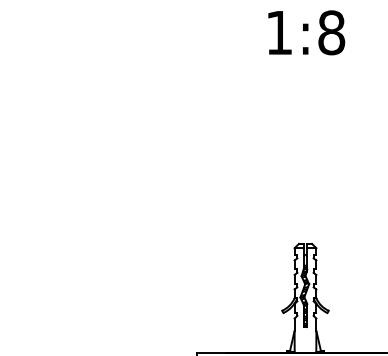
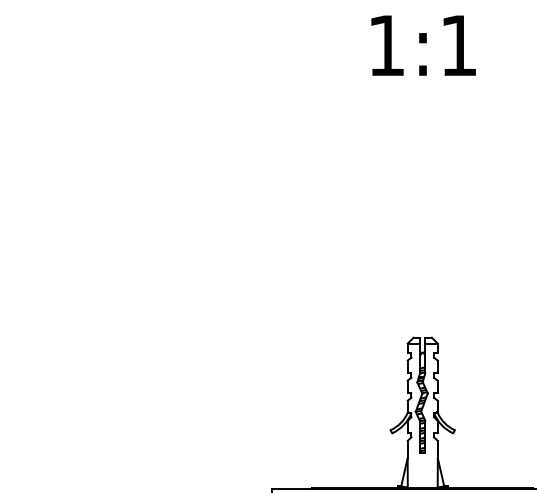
text: (331, 32) -> (458, 45), 1:8 -> 1:1

